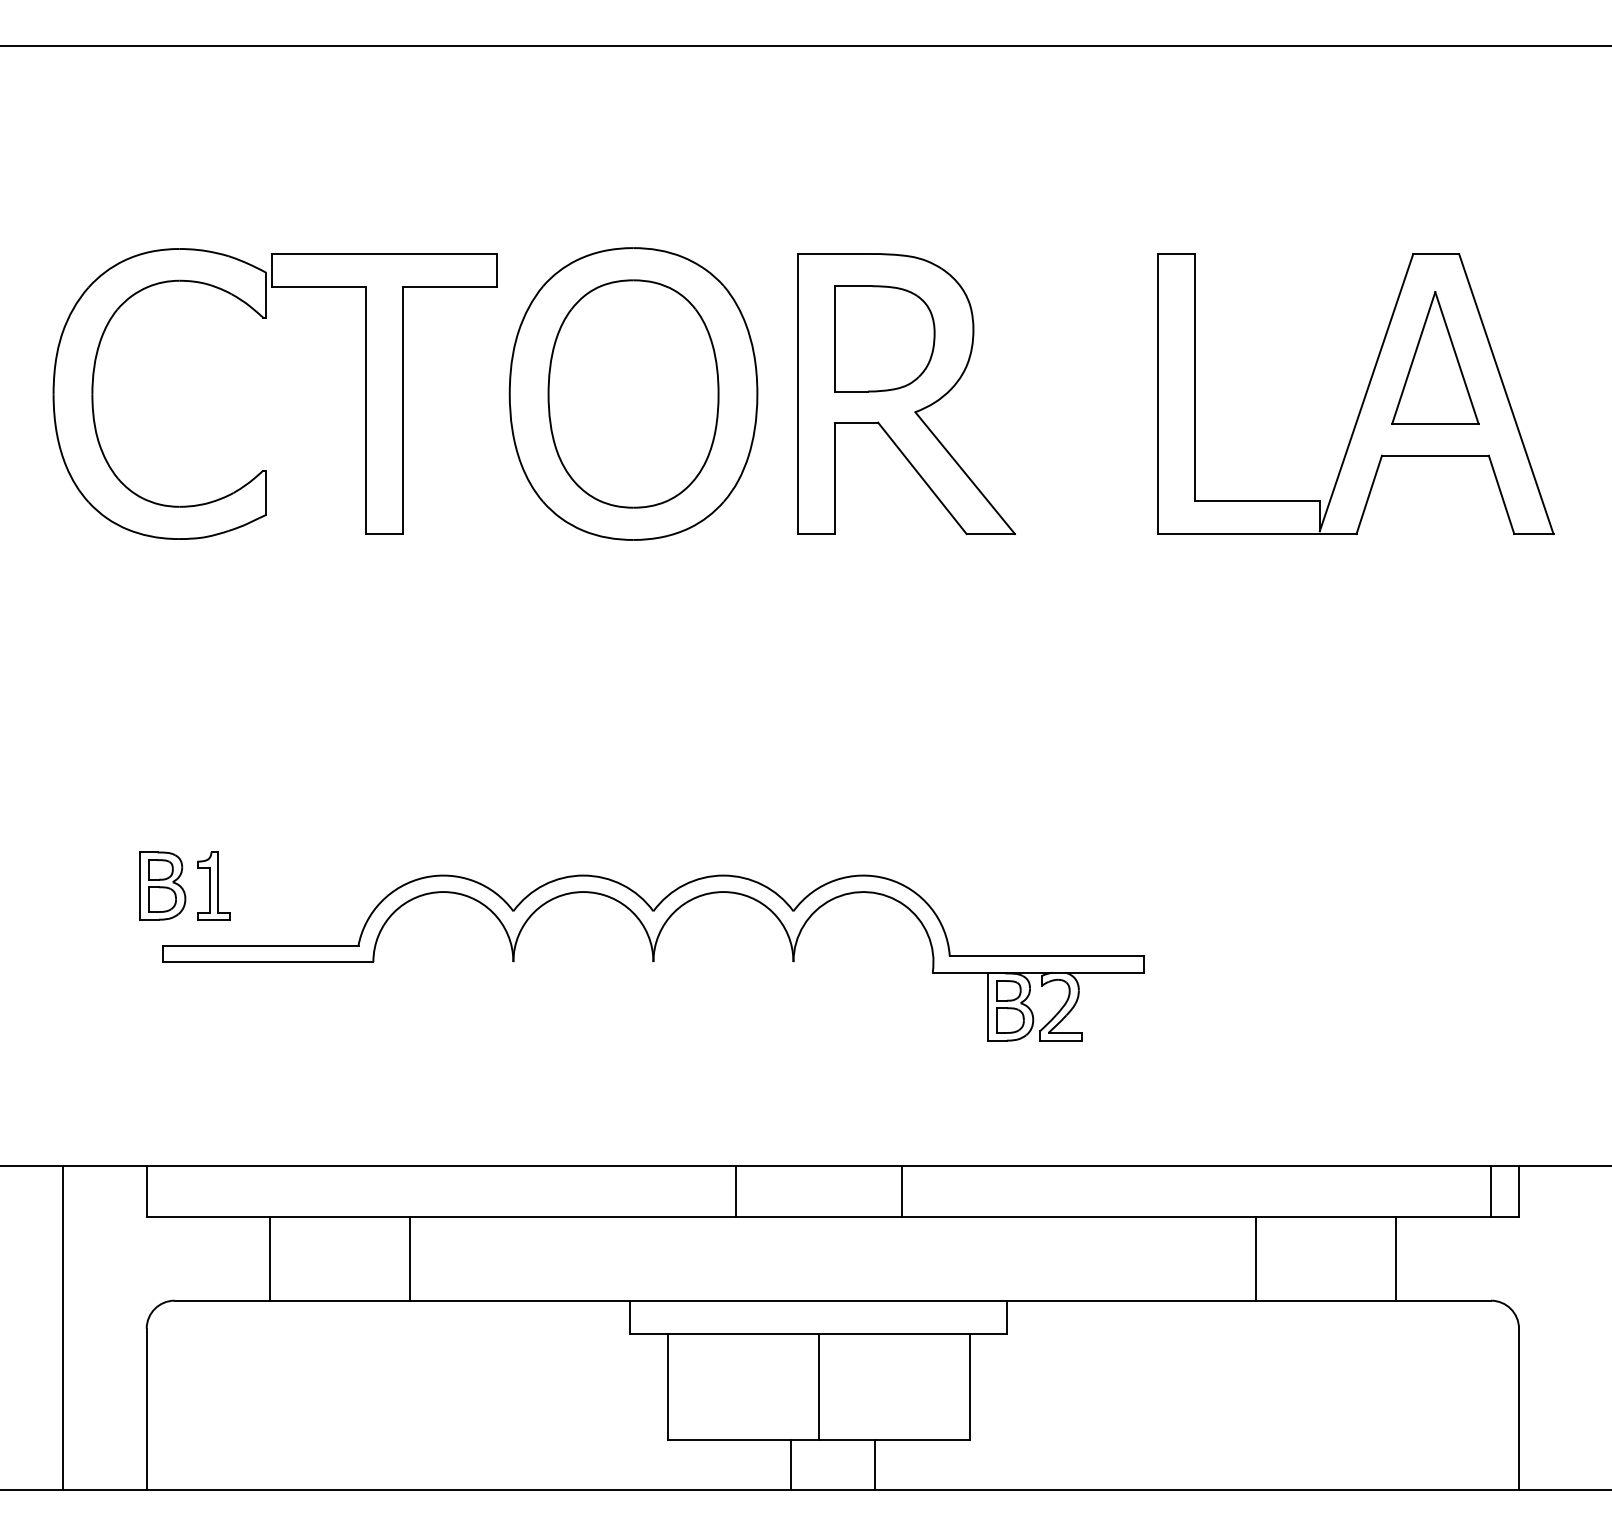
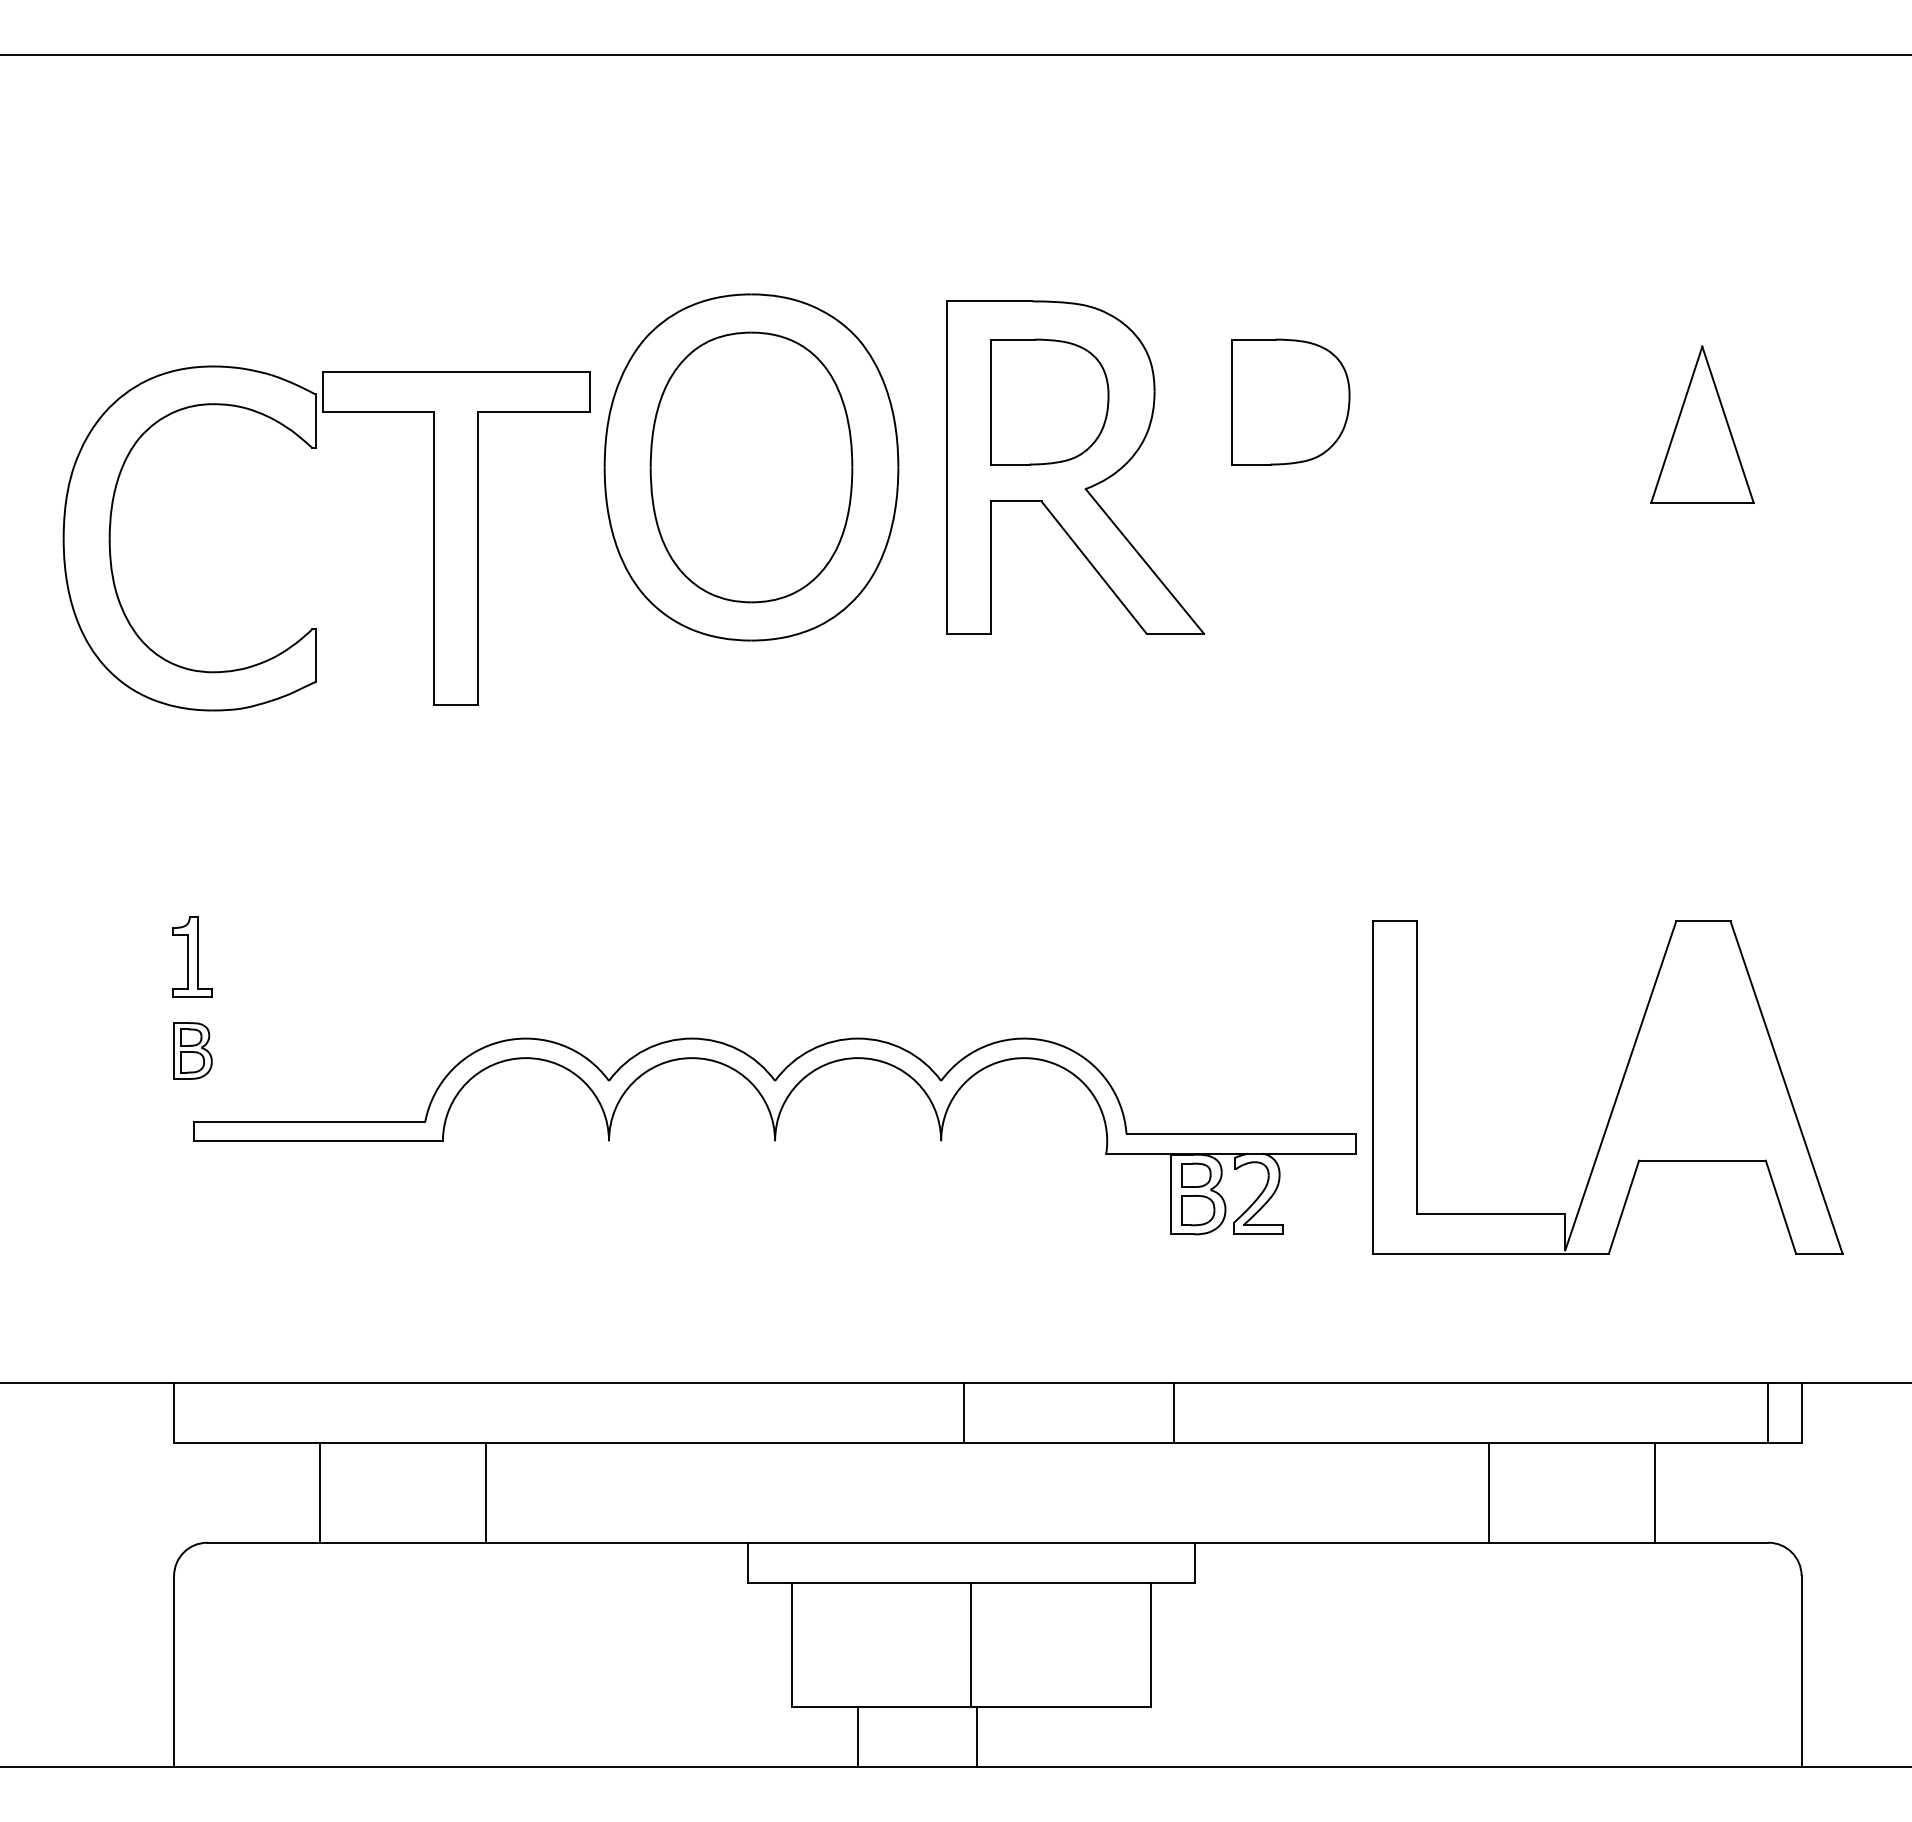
part: (266, 318) -> (316, 448), moved
part: (1088, 338) -> (1290, 401), added
part: (1363, 397) -> (1617, 1091), moved
part: (162, 885) -> (192, 1050), size x0.7
part: (213, 885) -> (192, 956), moved
line: (735, 1191) -> (963, 1413), moved
line: (901, 1191) -> (1173, 1413), moved
line: (62, 1328) -> (74, 1575), removed
line: (791, 1464) -> (858, 1737), moved
line: (874, 1464) -> (976, 1737), moved

